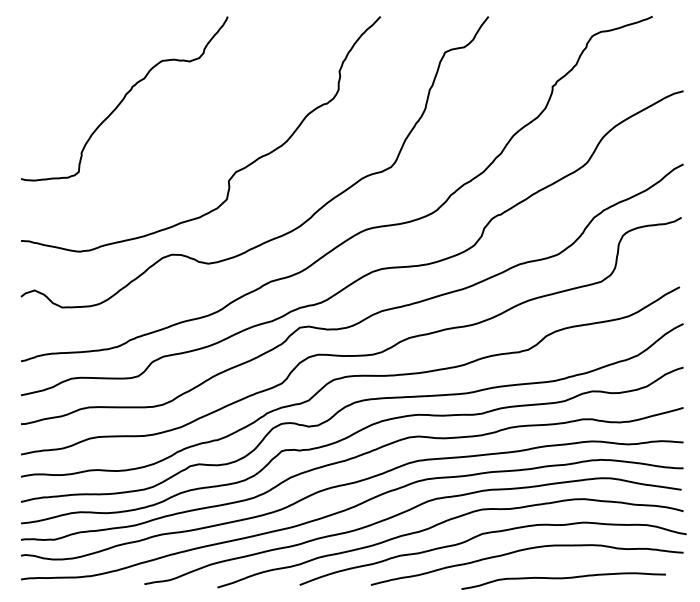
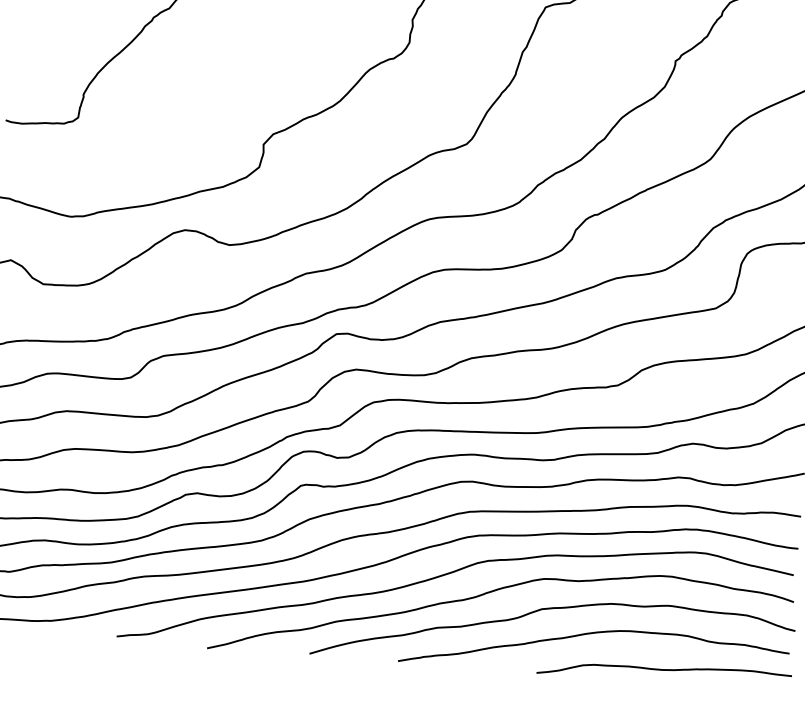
curve: (563, 579) -> (664, 671), moved

